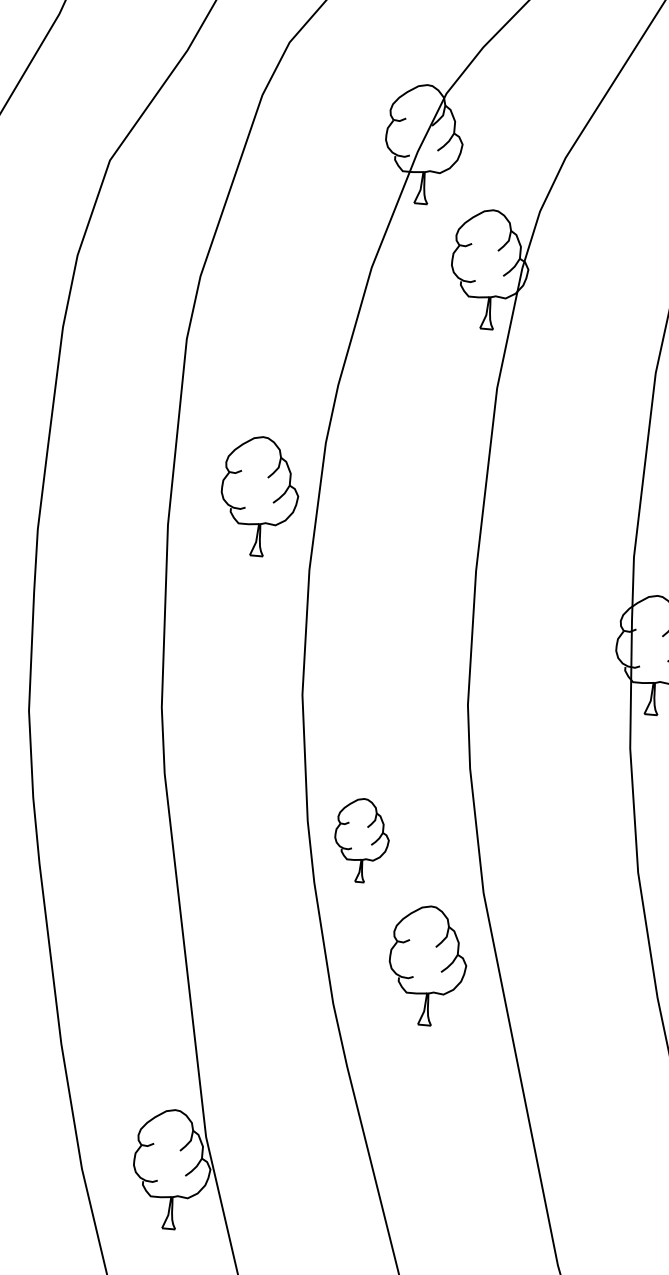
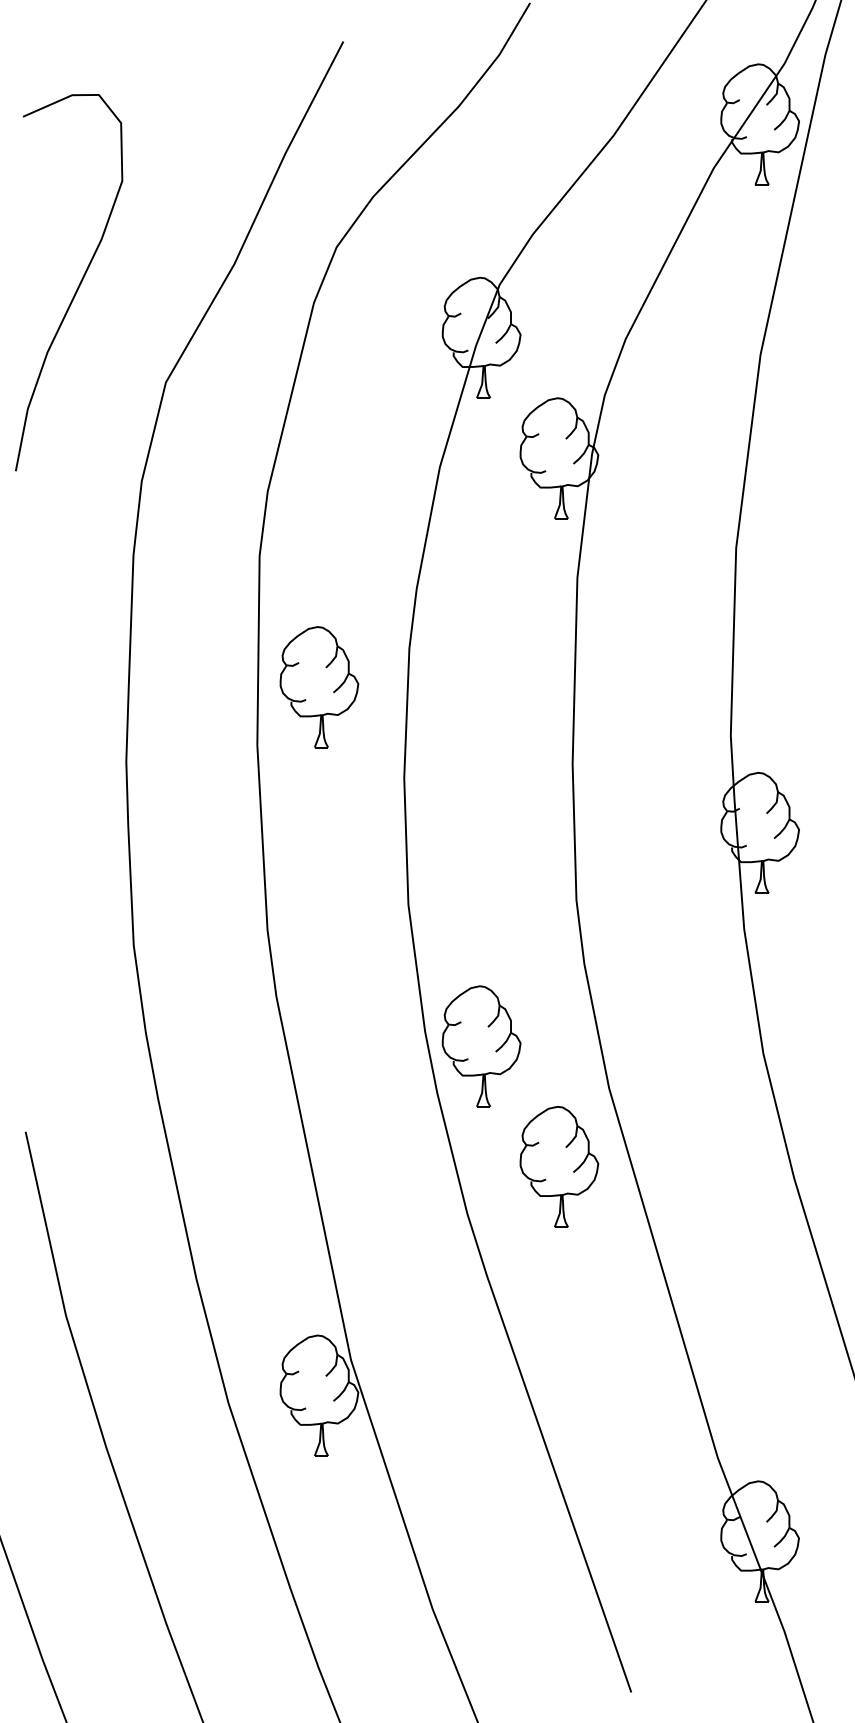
part: (259, 496) -> (319, 687), moved
part: (361, 840) -> (481, 1046), size x1.43

